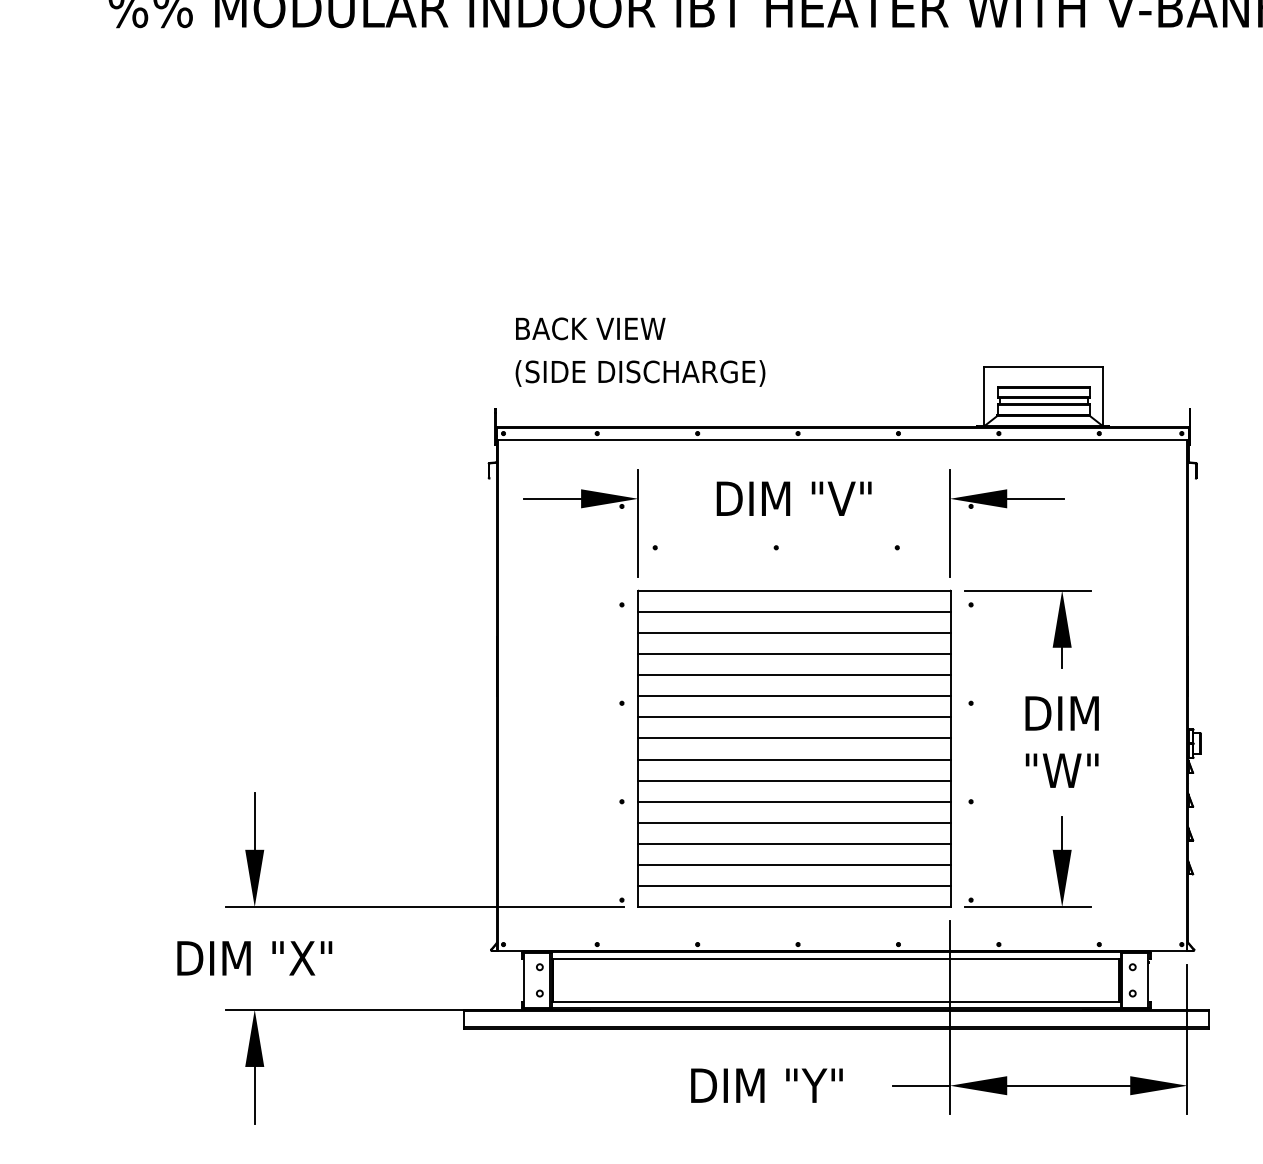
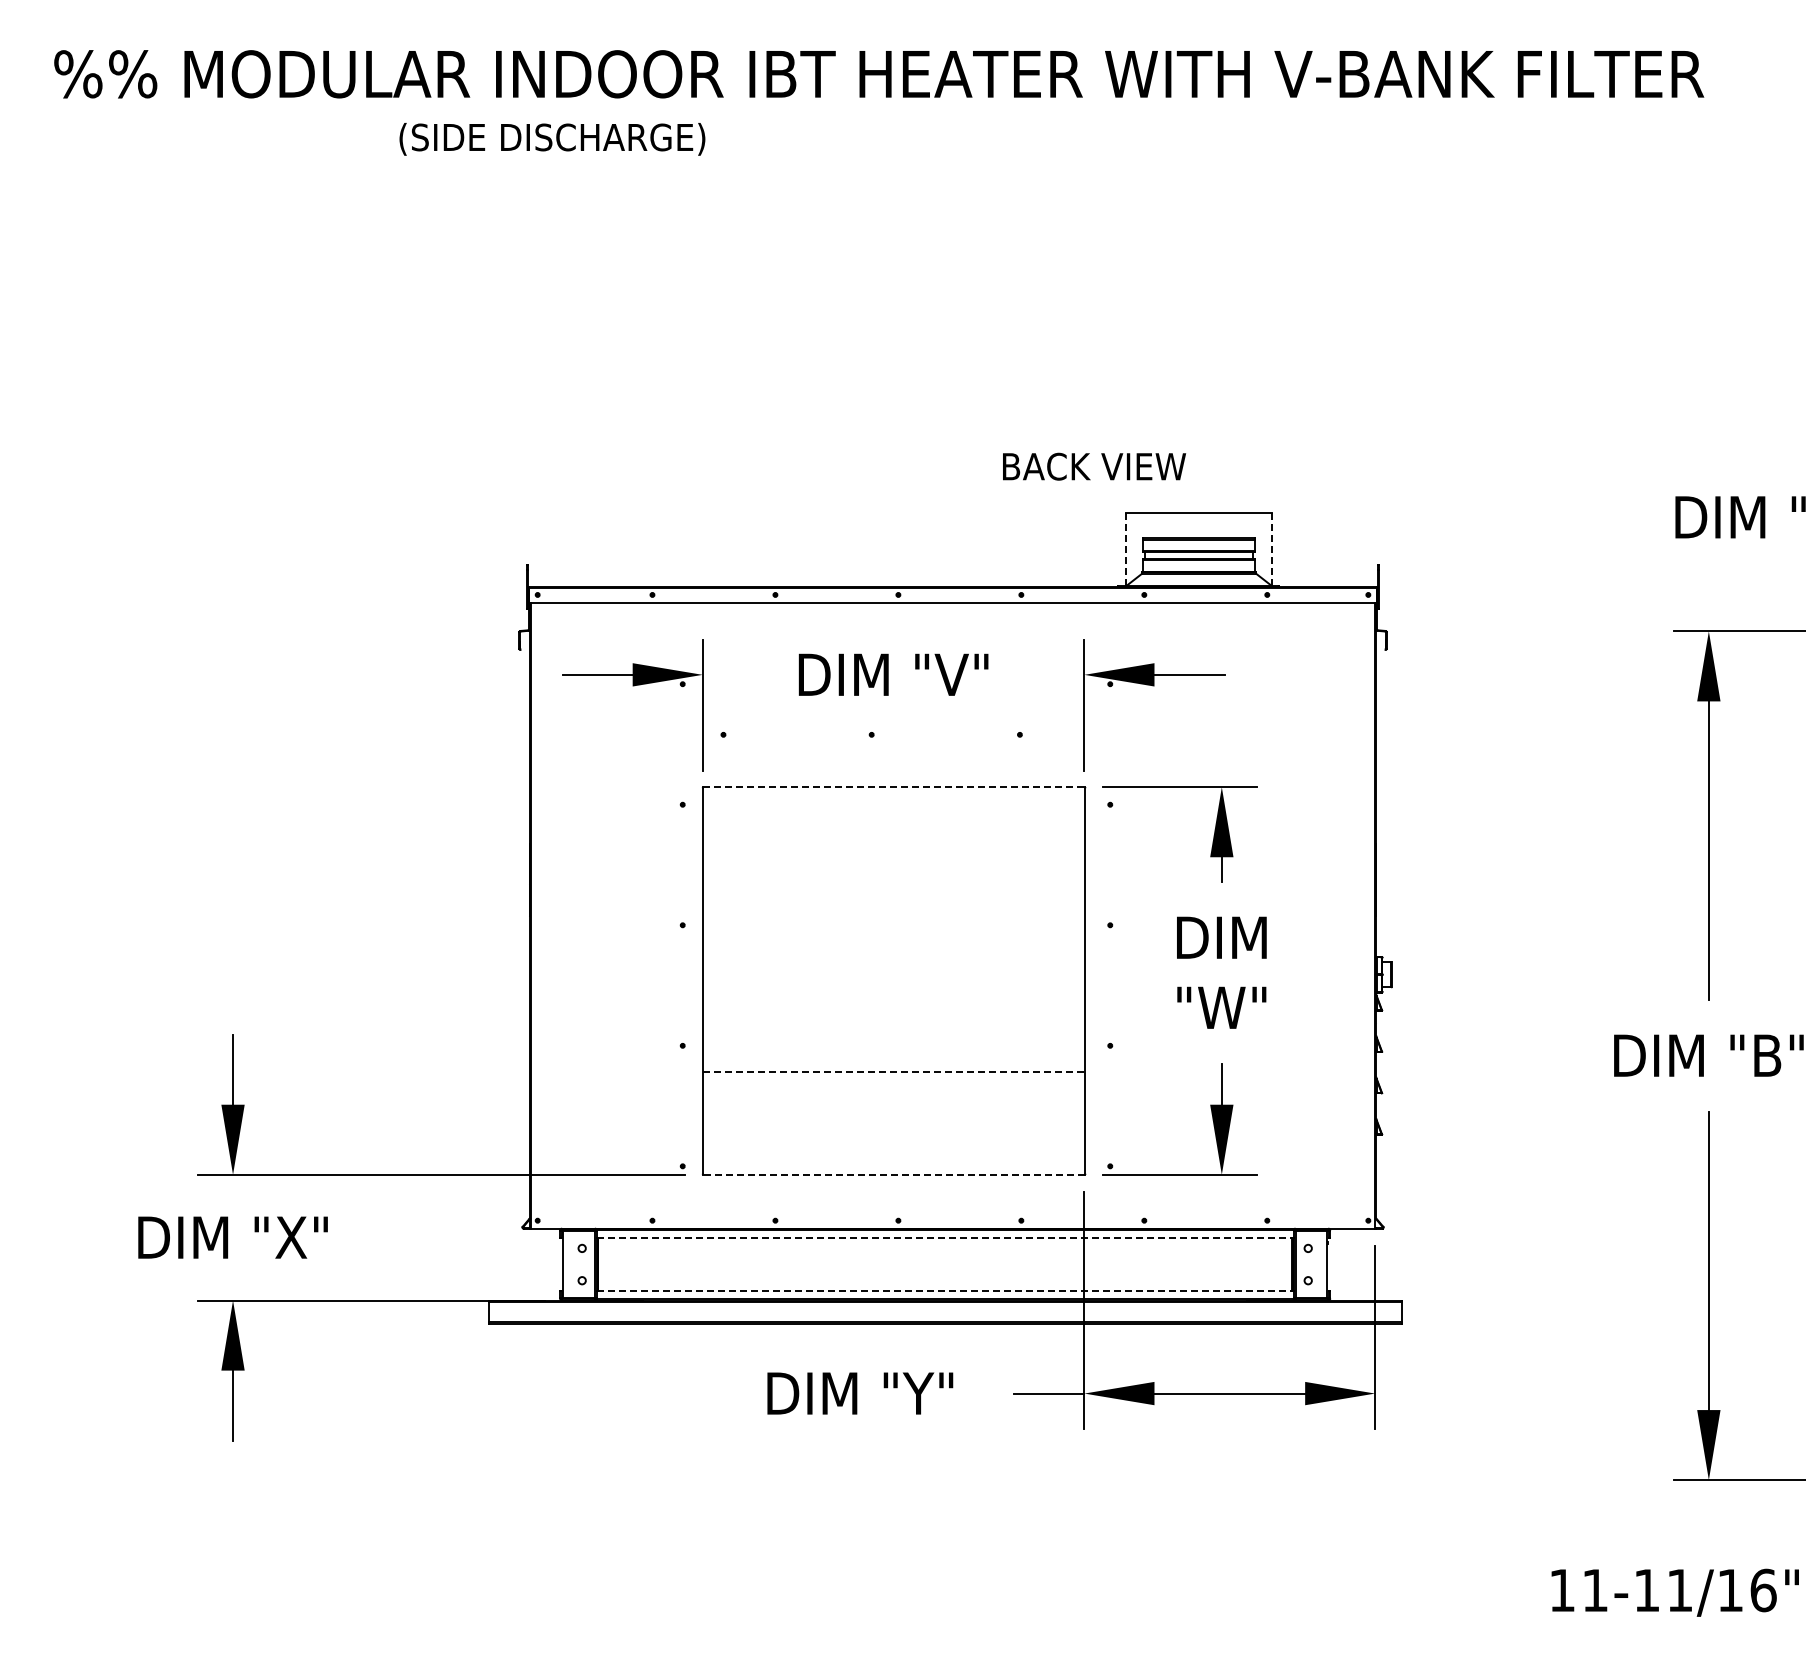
text: (590, 328) -> (1094, 466), moved
text: (640, 373) -> (552, 139), moved
line: (984, 396) -> (1126, 549), solid -> dashed
line: (1102, 397) -> (1271, 550), solid -> dashed
line: (794, 590) -> (894, 787), solid -> dashed
line: (794, 612) -> (893, 813), removed
line: (794, 632) -> (893, 838), removed
line: (794, 653) -> (893, 864), removed
line: (794, 674) -> (893, 890), removed
line: (794, 696) -> (893, 916), removed
line: (794, 717) -> (893, 942), removed
line: (794, 738) -> (893, 968), removed
line: (794, 759) -> (893, 994), removed
line: (794, 781) -> (893, 1020), removed
line: (794, 801) -> (893, 1045), removed
line: (794, 822) -> (894, 1071), solid -> dashed
line: (794, 843) -> (893, 1097), removed
line: (794, 865) -> (893, 1123), removed
line: (794, 886) -> (893, 1149), removed
line: (794, 906) -> (893, 1174), solid -> dashed
line: (835, 959) -> (944, 1238), solid -> dashed
line: (835, 1001) -> (944, 1290), solid -> dashed

